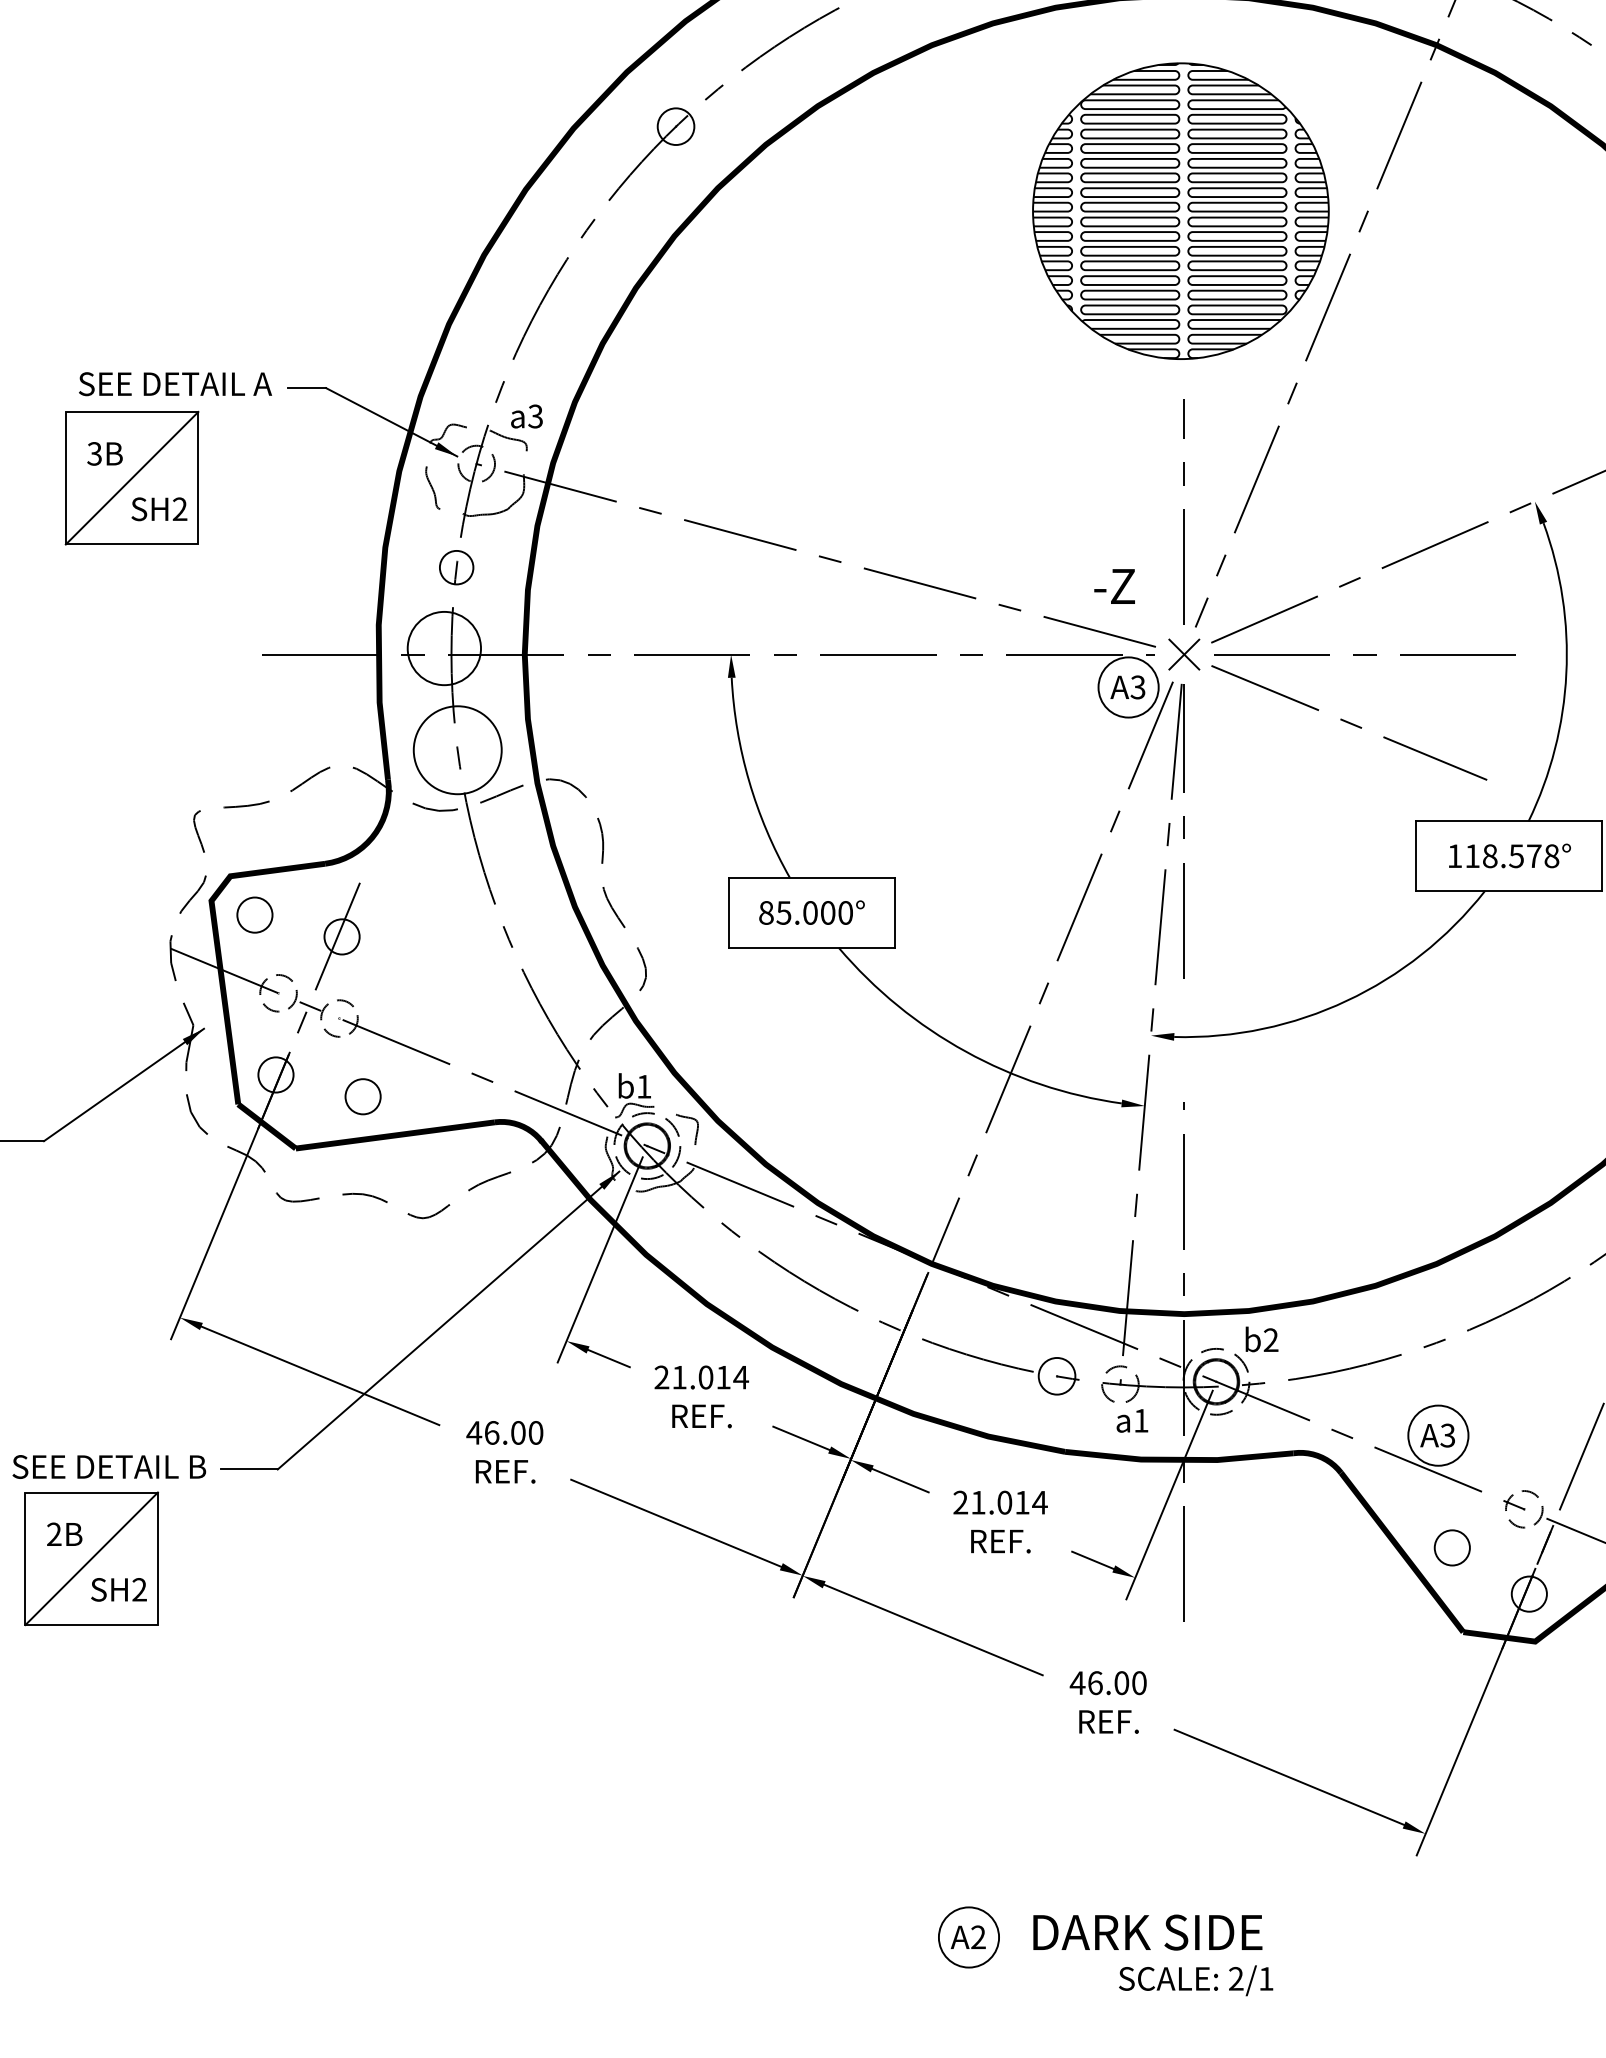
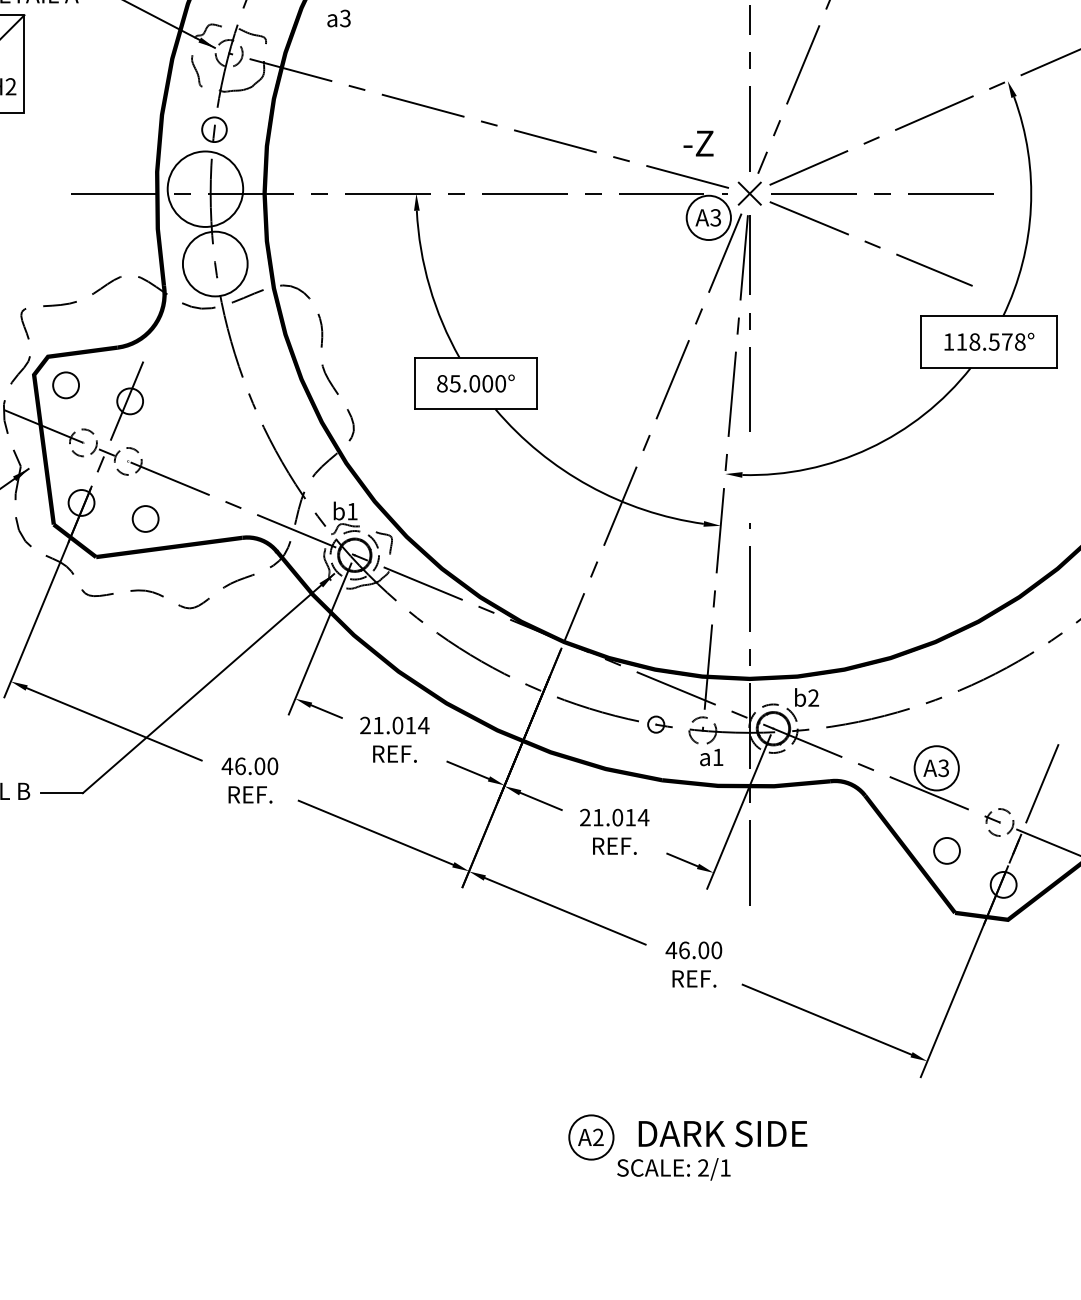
text: (526, 416) -> (338, 18), moved
circle: (444, 648) -> (205, 189), size x1.4
circle: (1056, 1375) -> (655, 724), size x0.6
text: (1196, 1980) -> (674, 1169), moved

